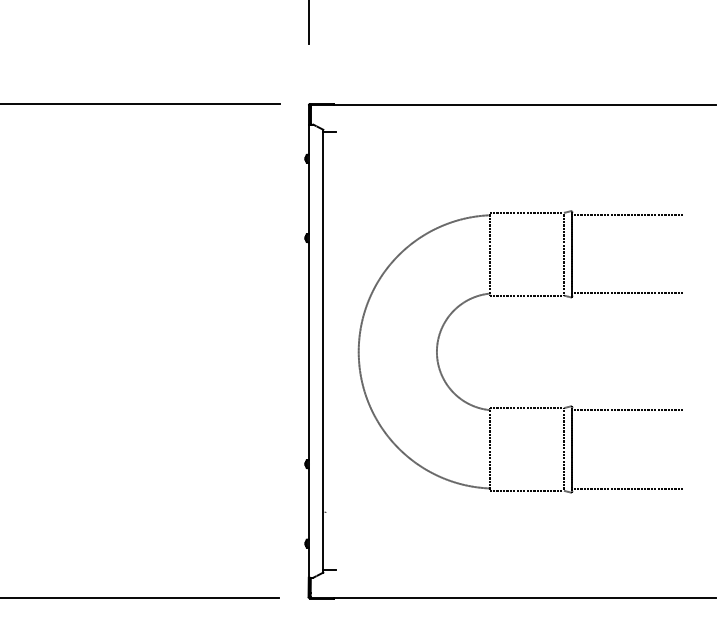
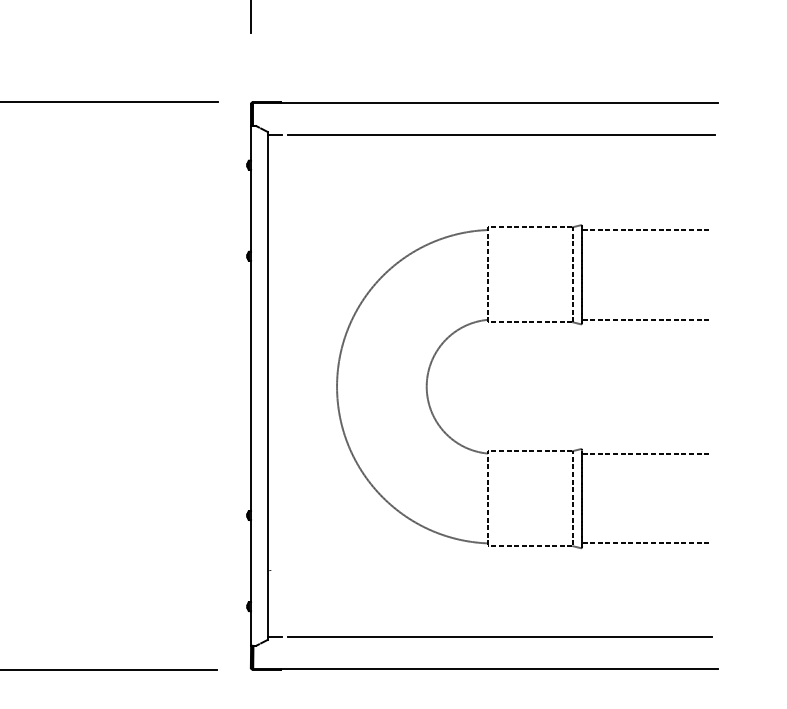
line: (526, 132) -> (500, 135), added
part: (518, 296) -> (520, 323), moved
line: (525, 570) -> (499, 637), added

